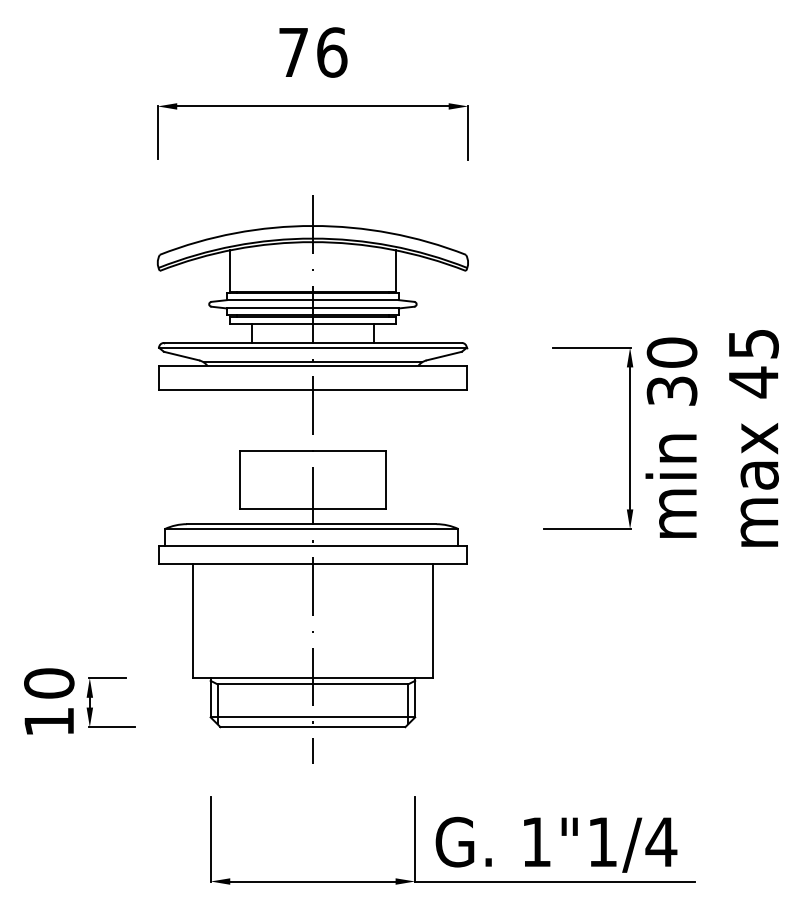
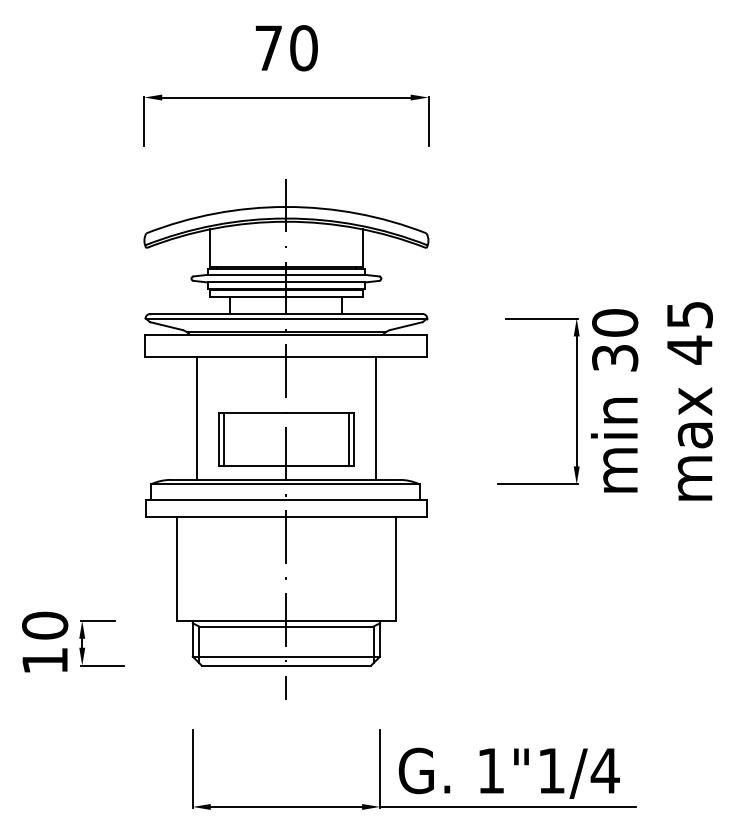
text: (332, 52) -> (304, 48), 76 -> 70
line: (214, 457) -> (196, 418), added
line: (410, 457) -> (375, 418), added
line: (244, 480) -> (223, 439), added
line: (381, 480) -> (349, 439), added

